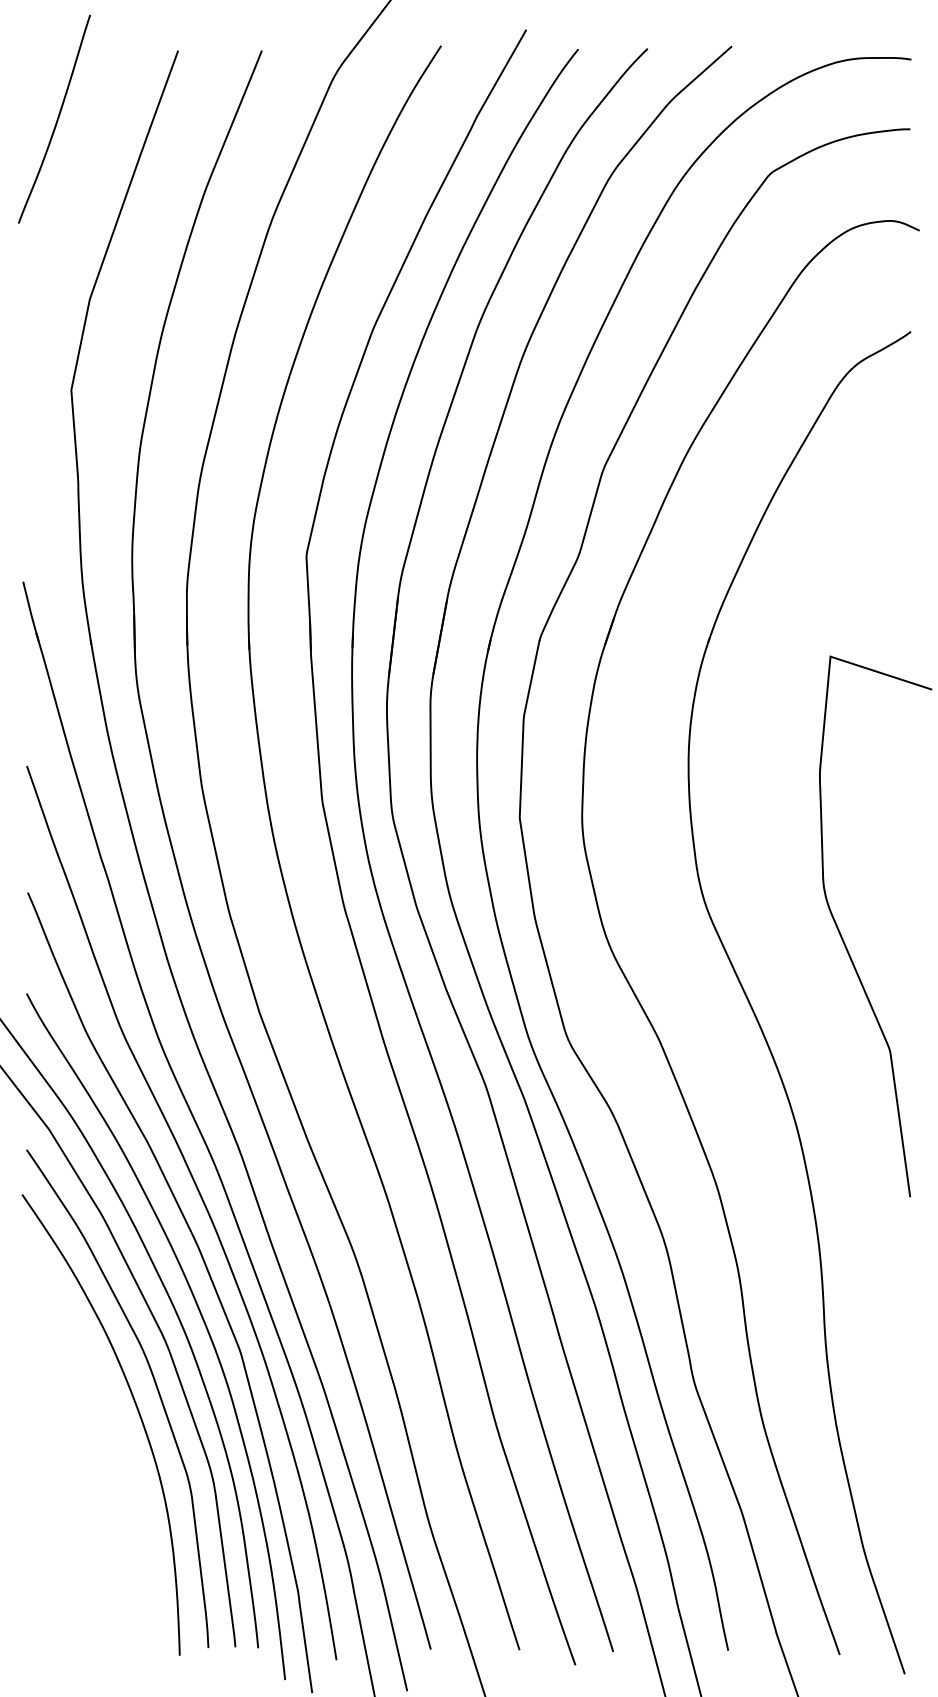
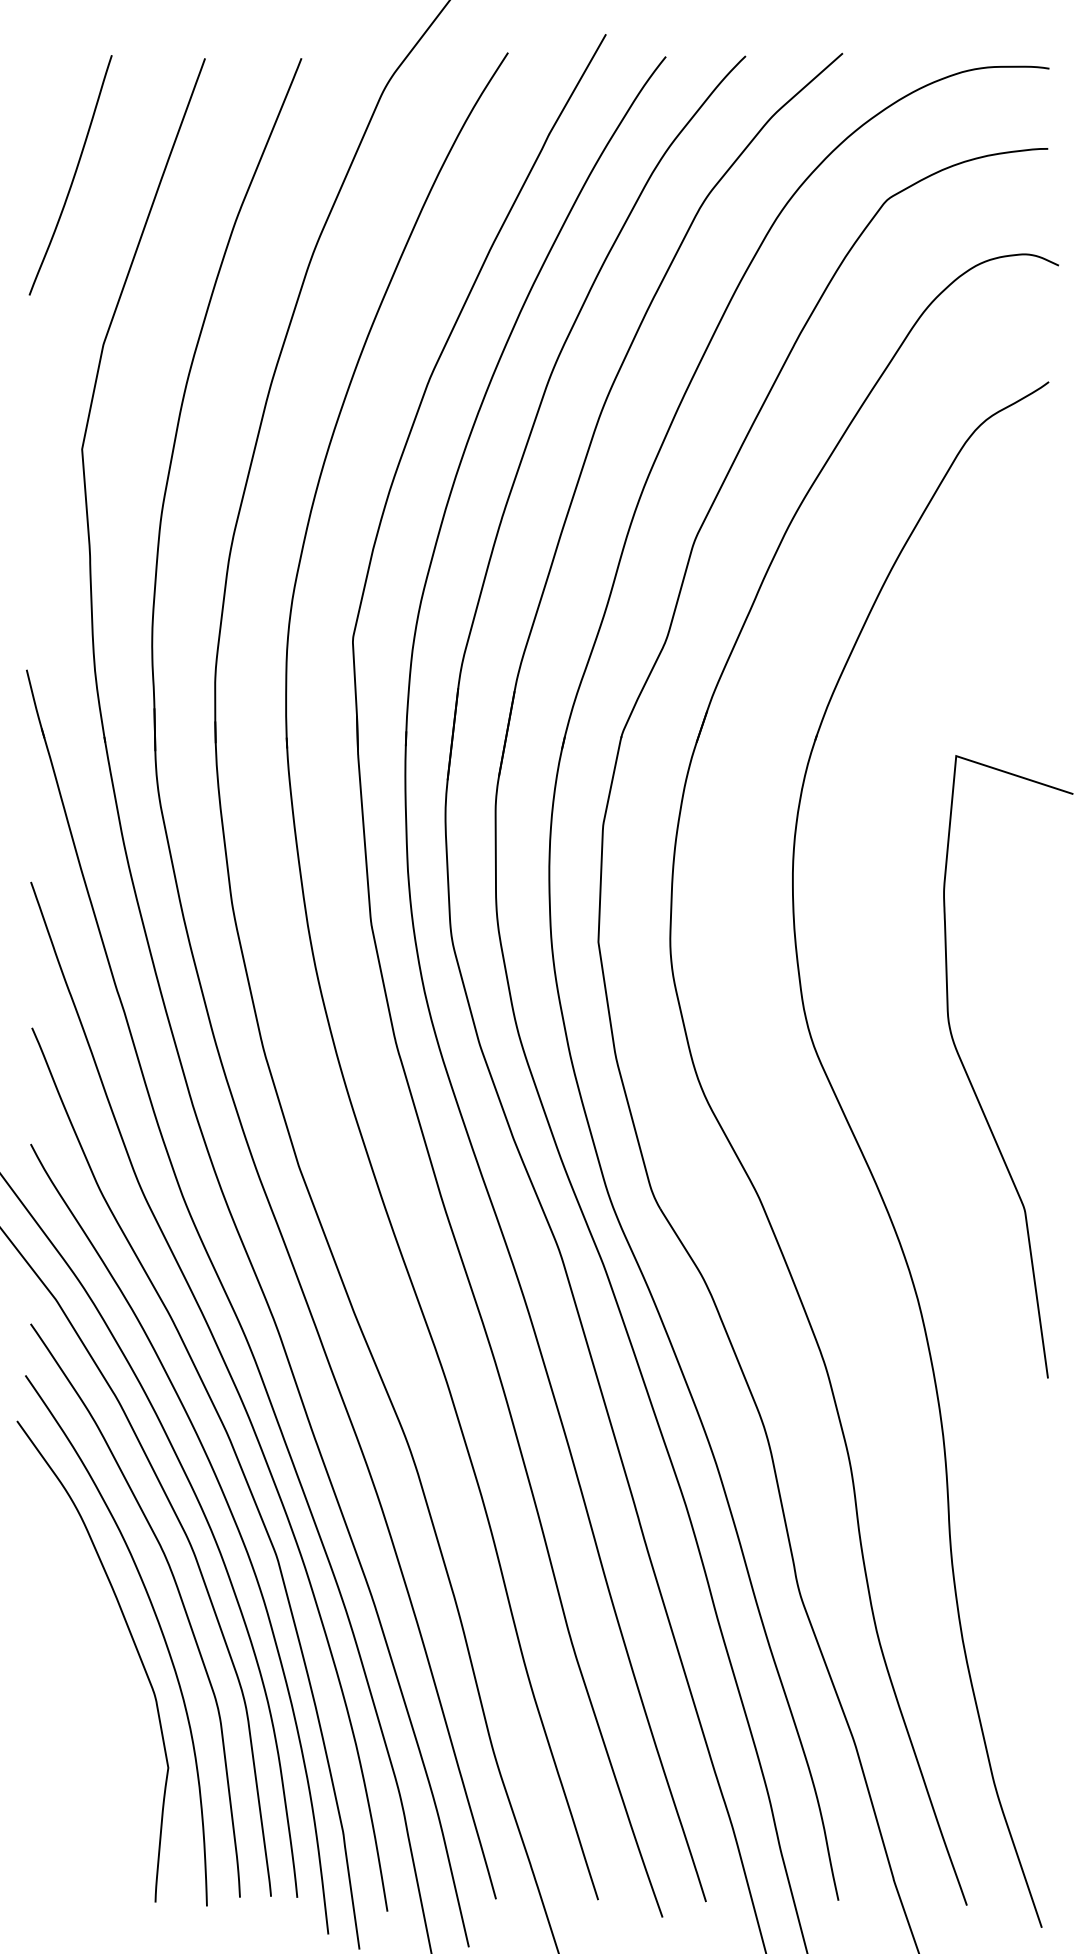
curve: (56, 119) -> (73, 175), moved
curve: (116, 1429) -> (134, 1646), added

